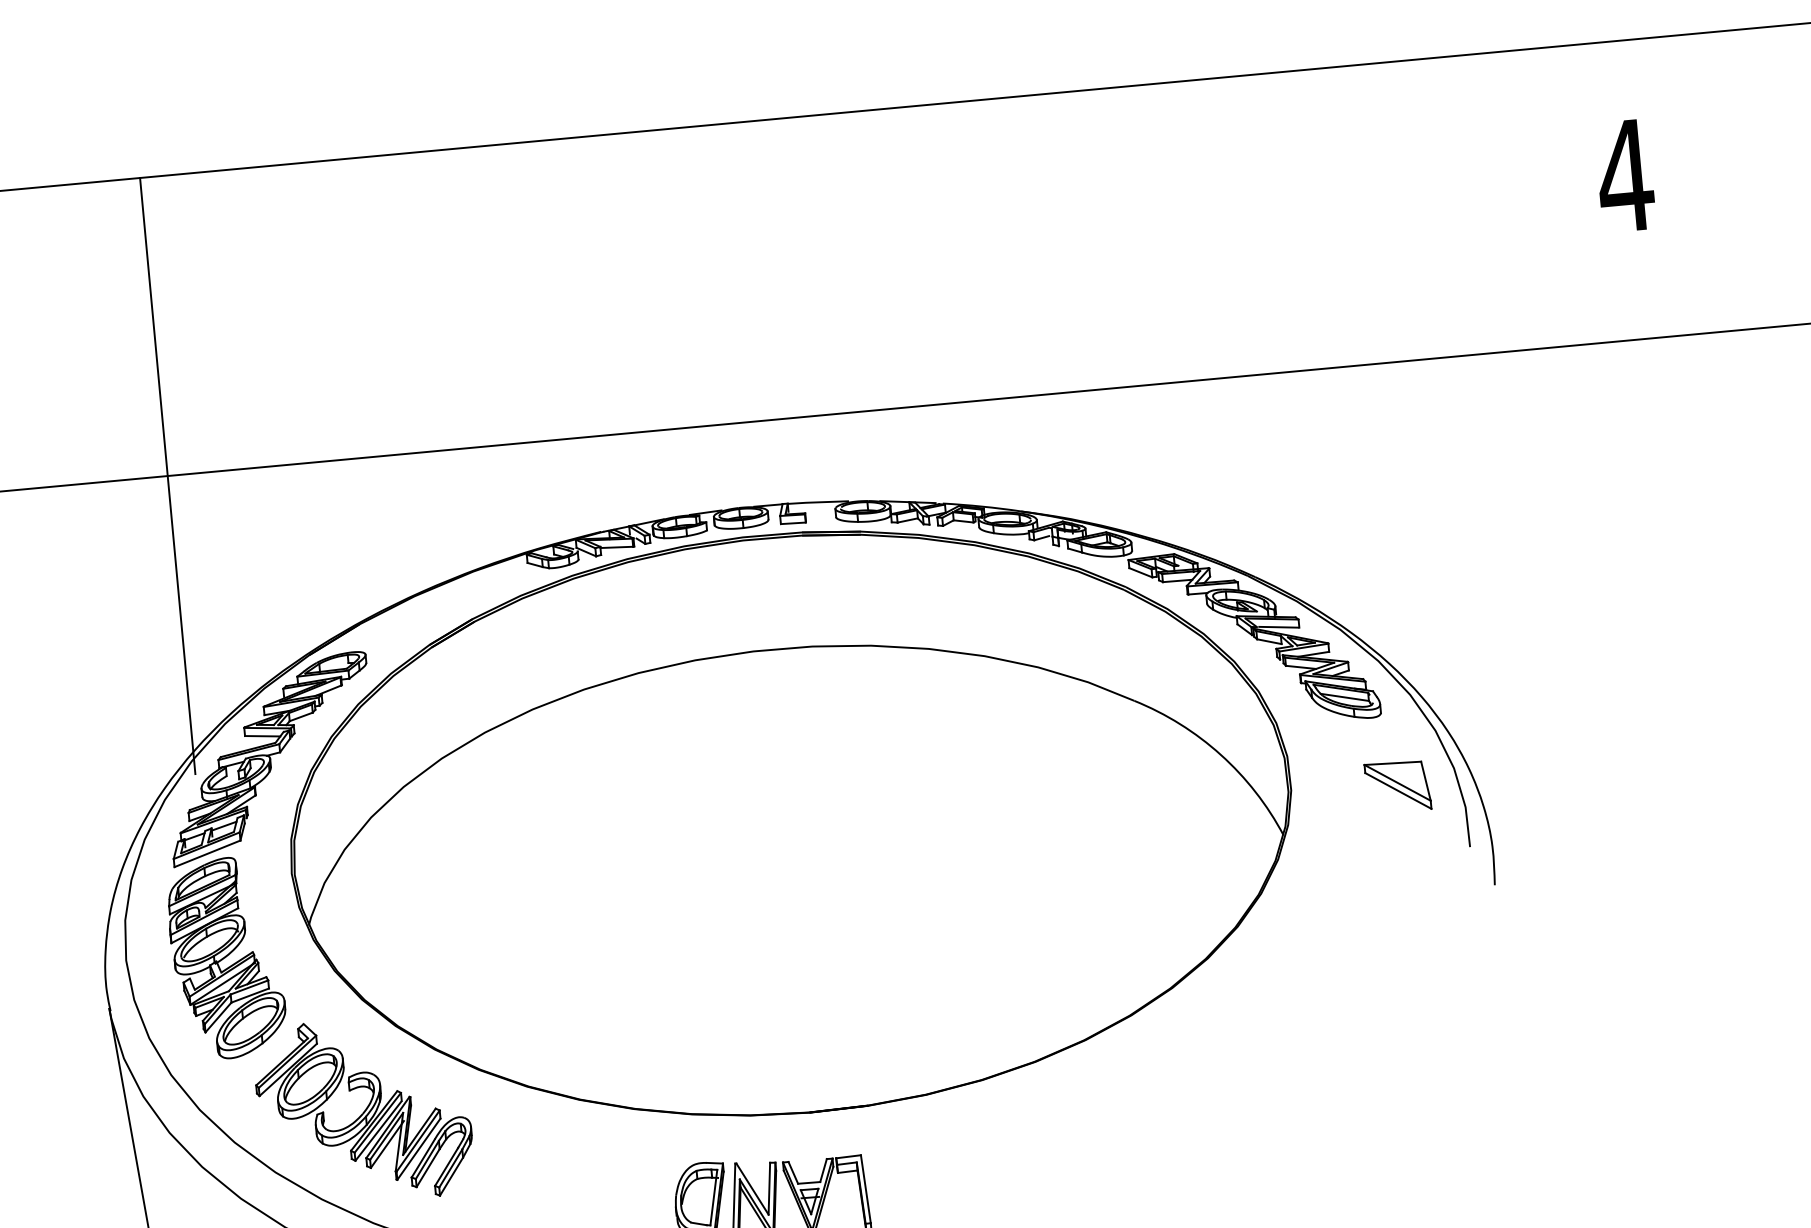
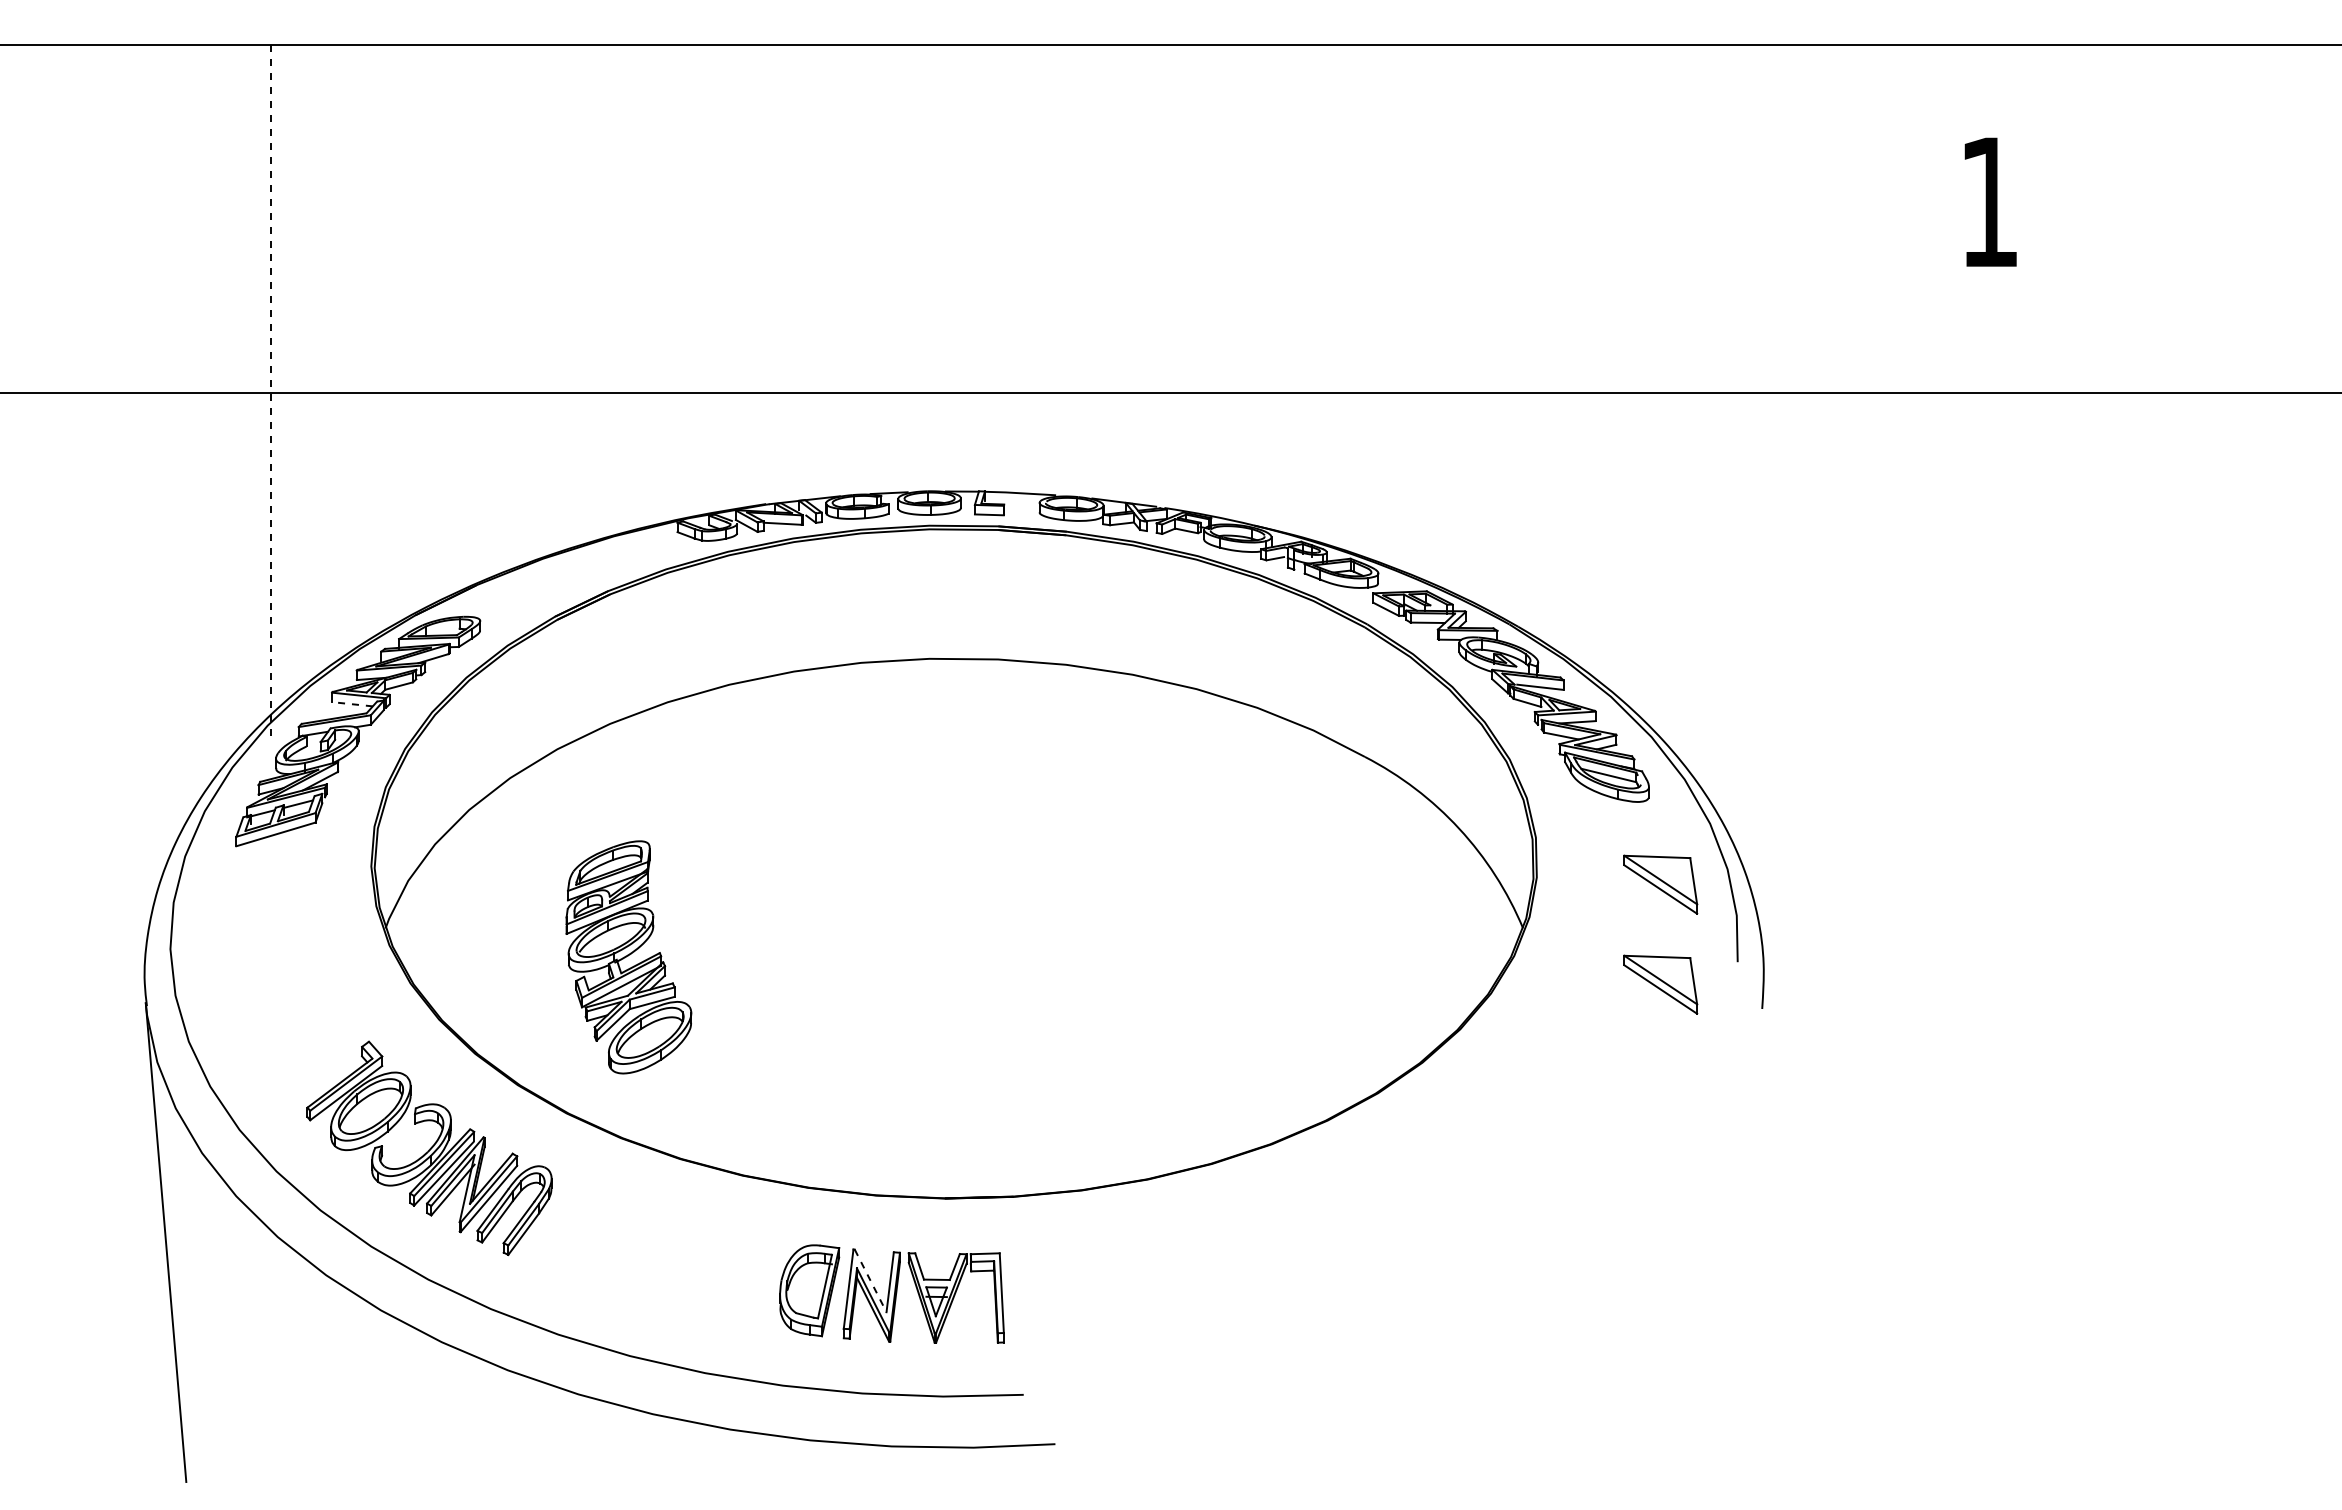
text: (1624, 175) -> (1988, 201), 4 -> 1
line: (167, 475) -> (270, 392), solid -> dashed
line: (261, 736) -> (351, 704), solid -> dashed
part: (1405, 872) -> (1660, 984), added
part: (226, 958) -> (628, 957), moved
line: (752, 1189) -> (870, 1281), solid -> dashed

